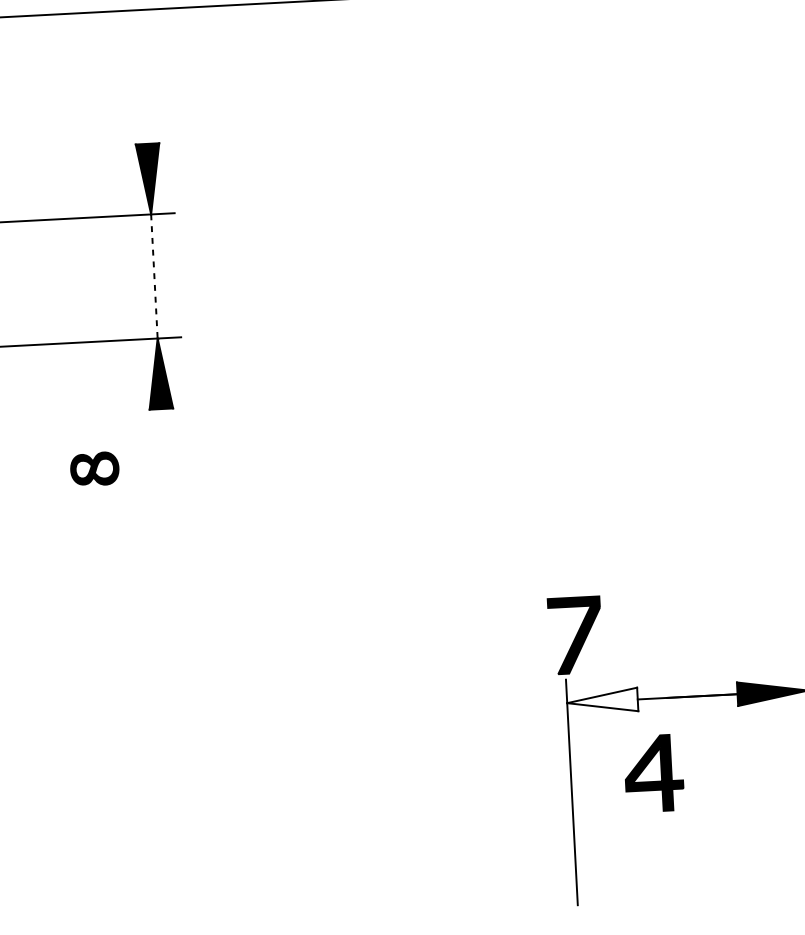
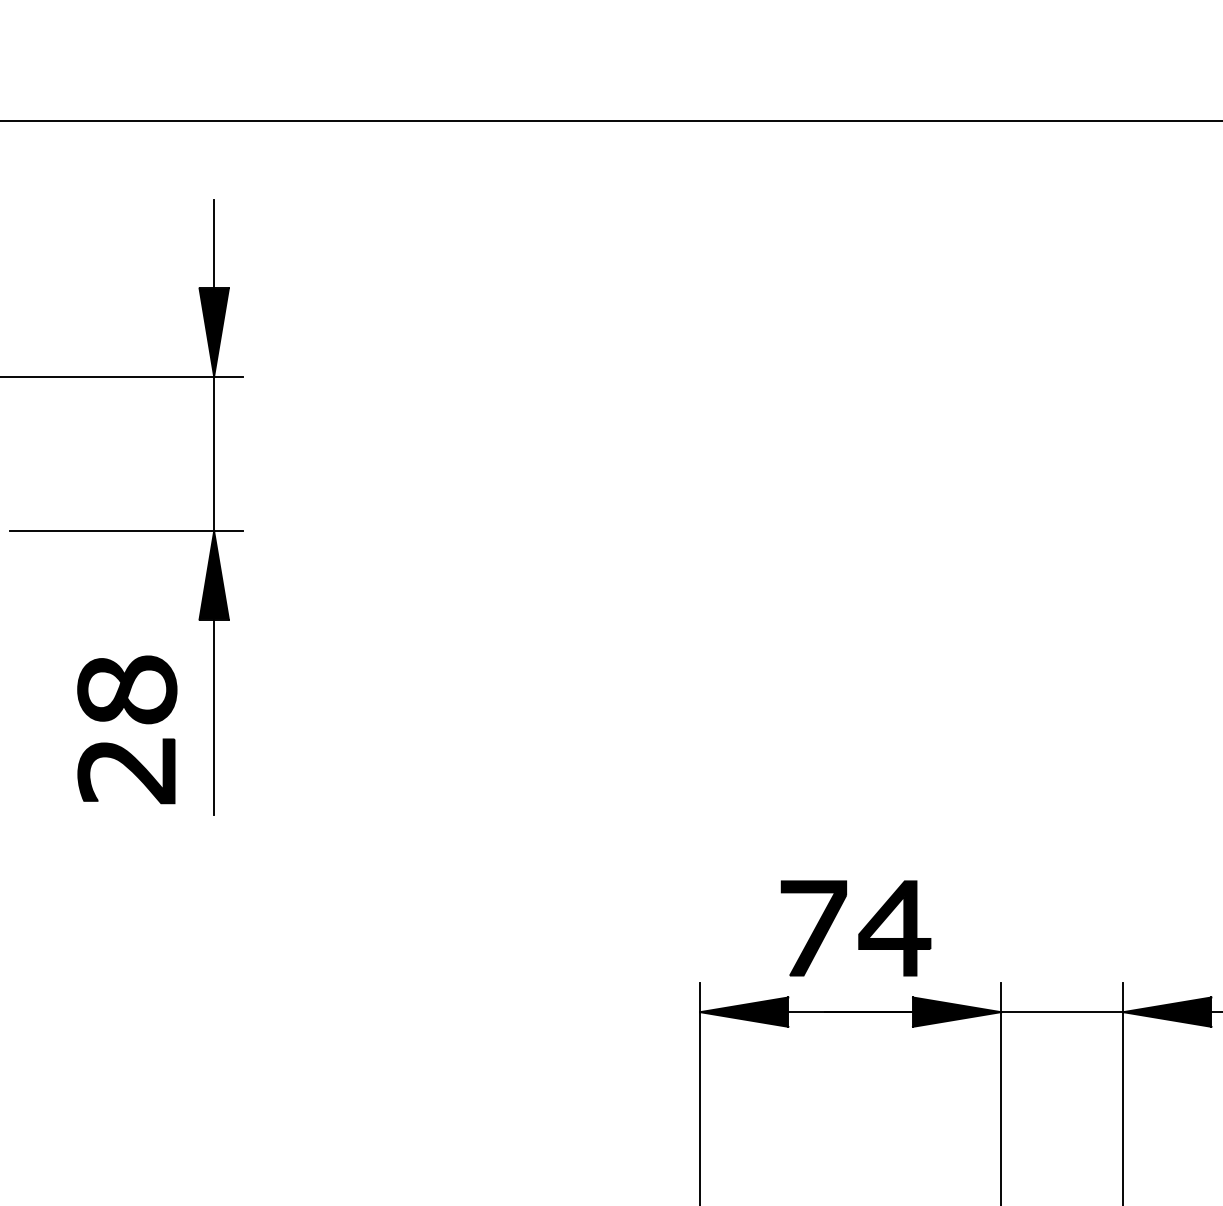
line: (145, 108) -> (214, 244), added
line: (154, 276) -> (214, 454), dashed -> solid
part: (94, 468) -> (127, 689), size x1.67
line: (165, 486) -> (214, 716), added
part: (97, 534) -> (126, 771), added
part: (575, 635) -> (813, 928), moved
fill: (602, 700) -> (744, 1011), added
part: (653, 773) -> (894, 928), moved

